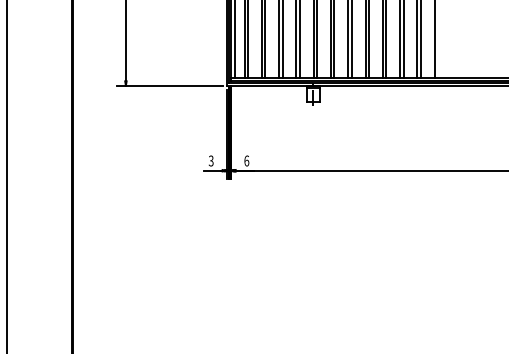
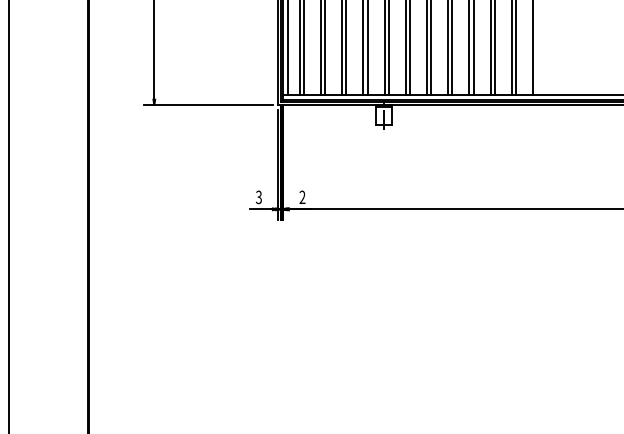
text: (246, 160) -> (302, 196), 6 -> 2

